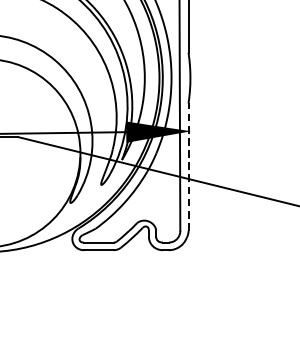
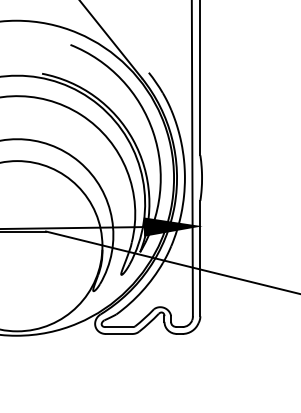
line: (188, 166) -> (200, 258), dashed -> solid

